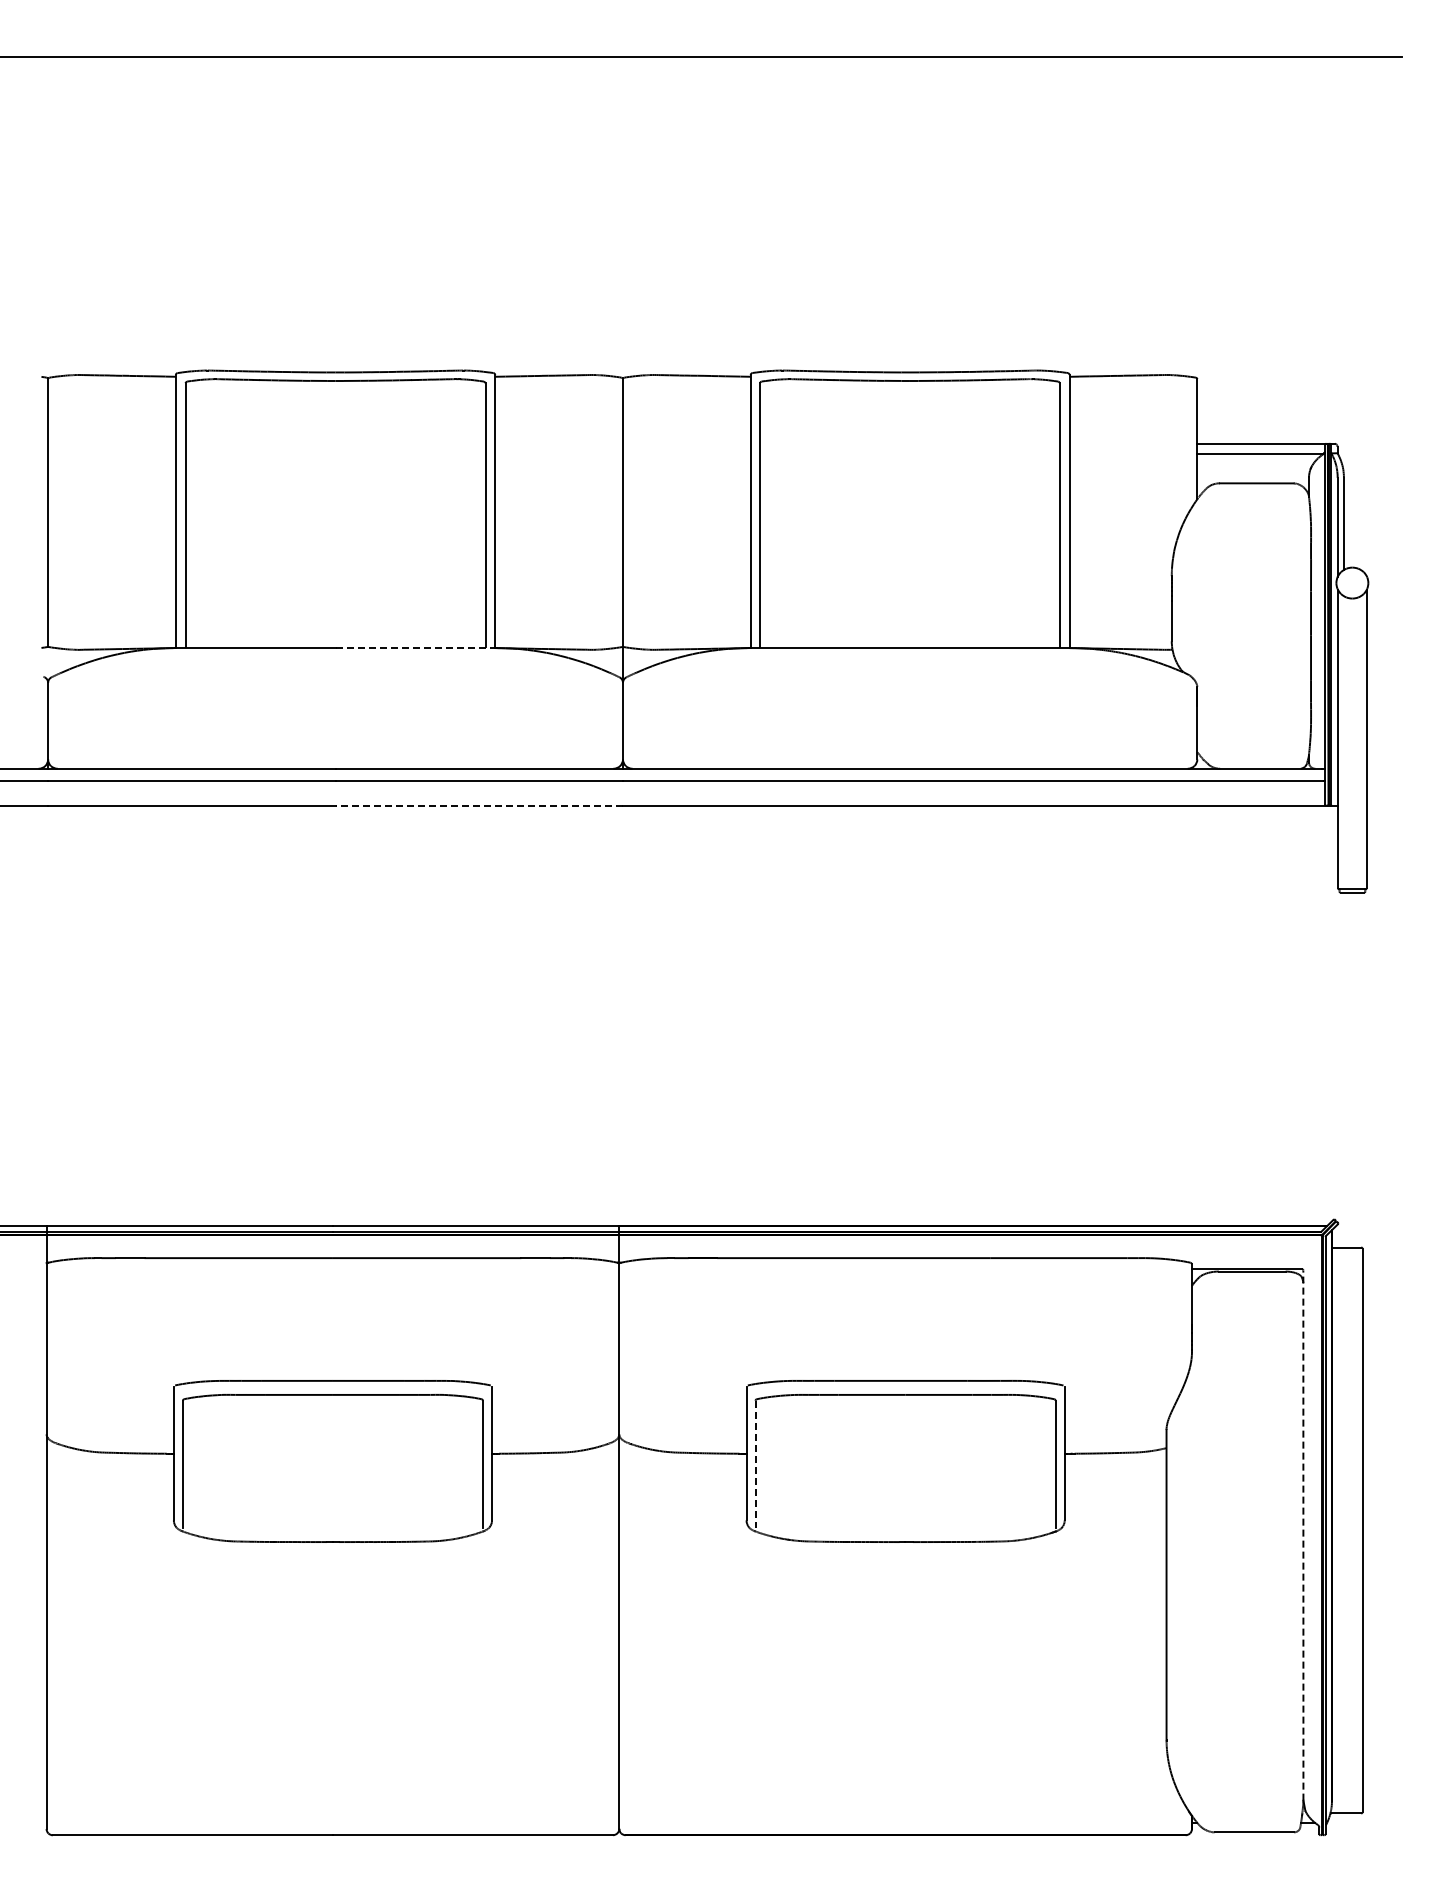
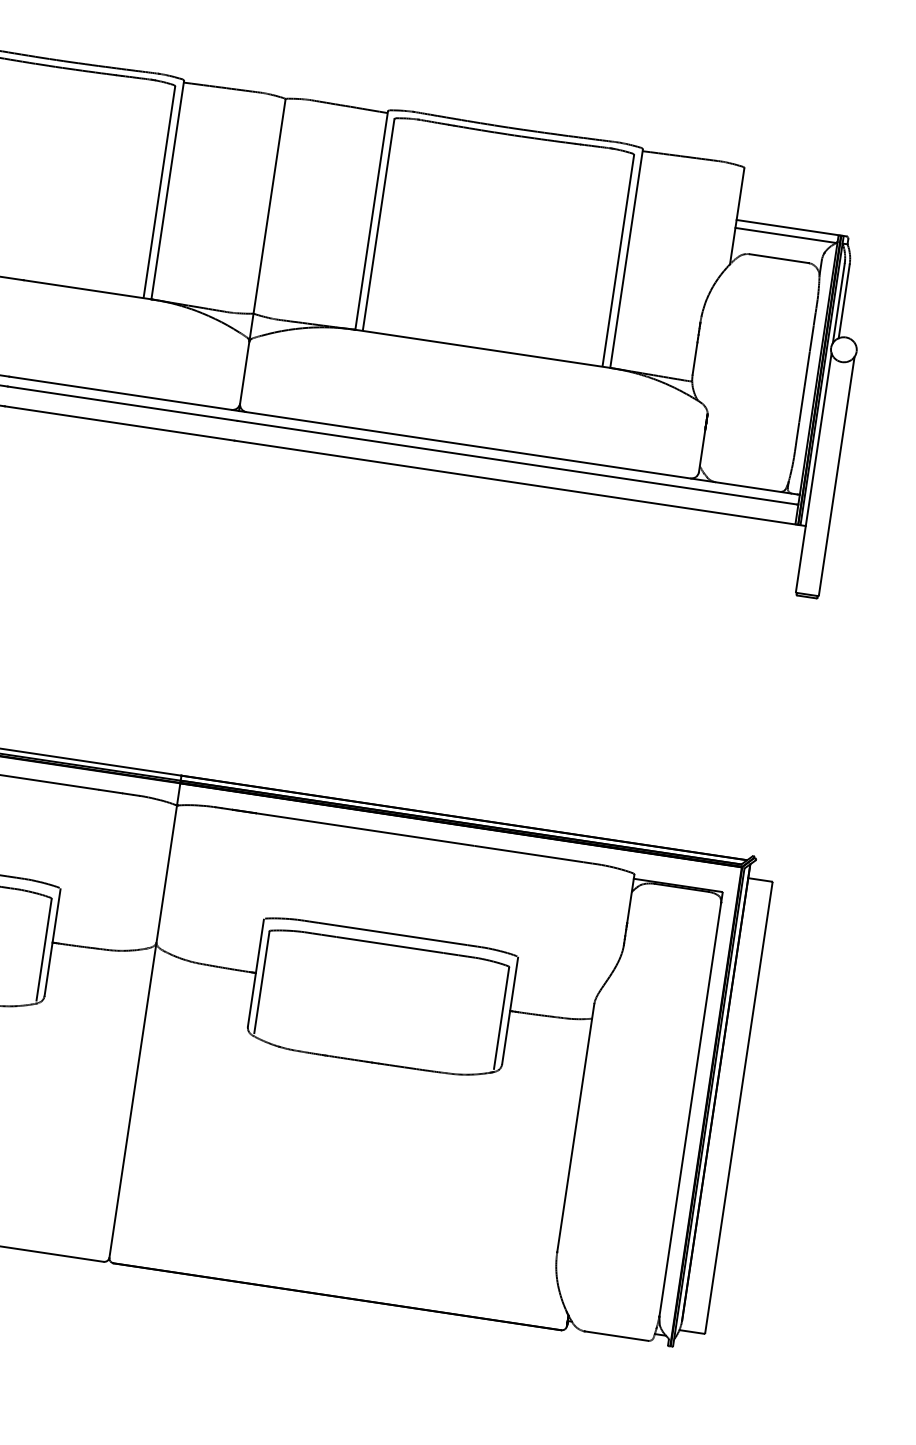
line: (415, 648) -> (87, 290), dashed -> solid
line: (479, 805) -> (119, 423), dashed -> solid
line: (755, 1464) -> (261, 982), dashed -> solid
line: (1303, 1535) -> (691, 1104), dashed -> solid

